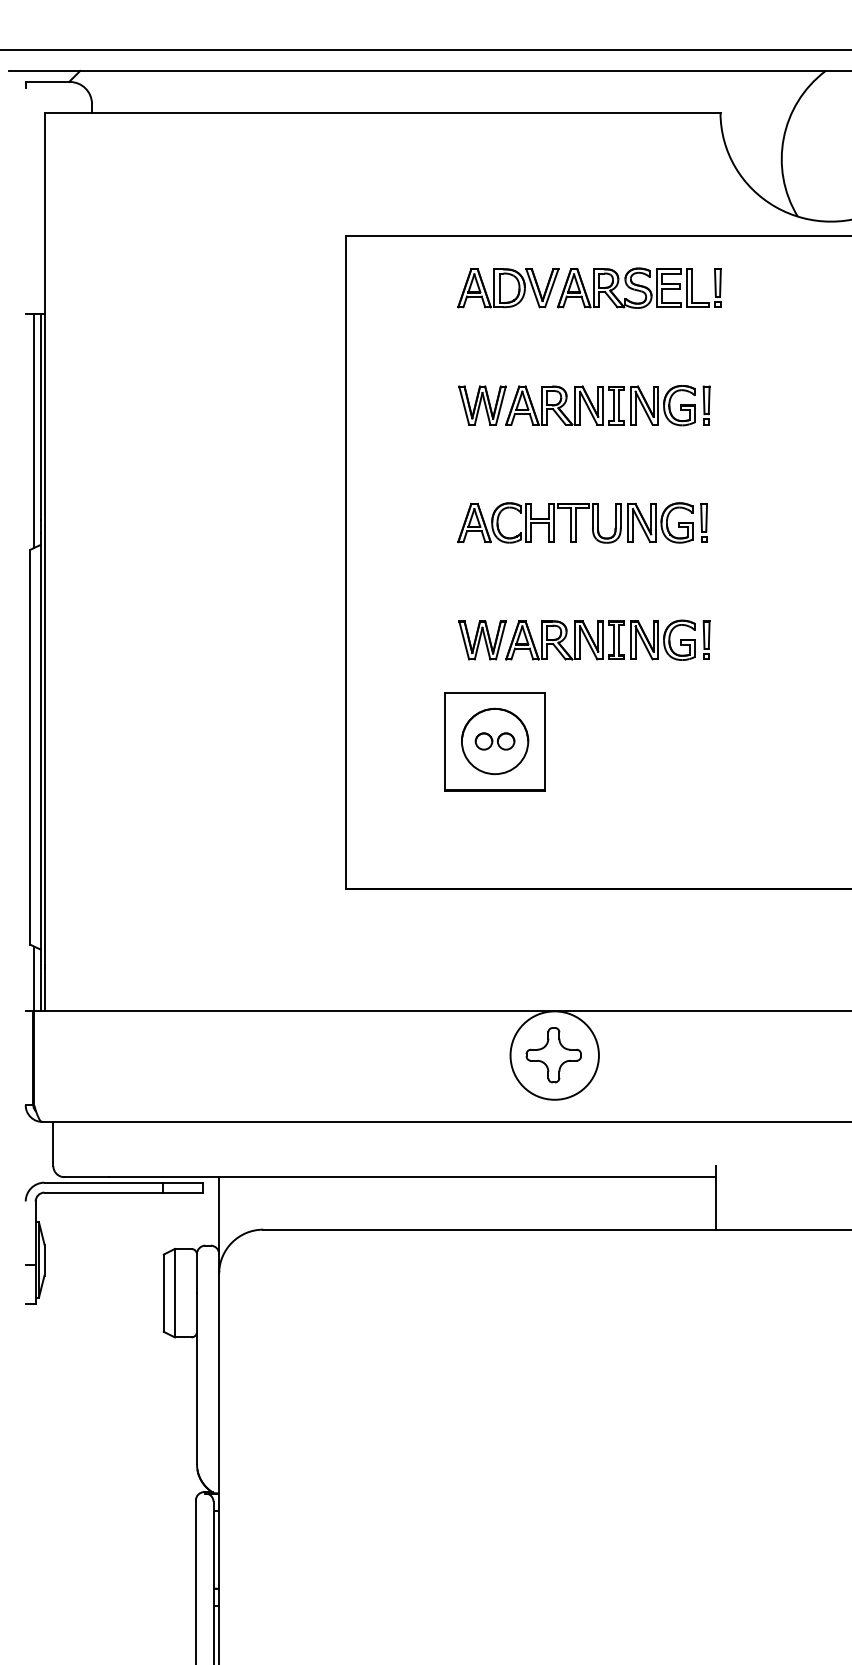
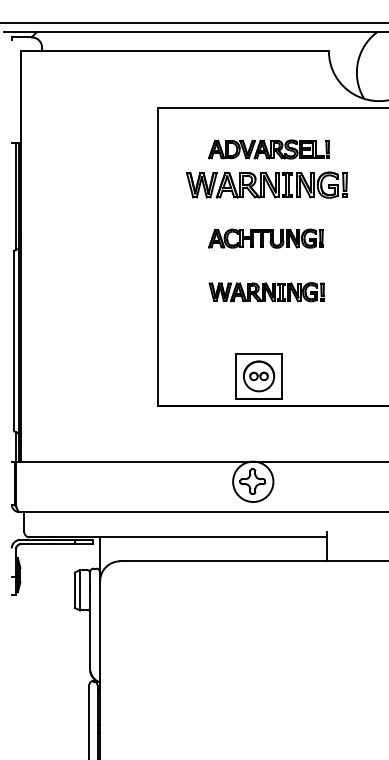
part: (588, 288) -> (268, 149), moved
part: (583, 404) -> (266, 184), size x1.4
part: (493, 741) -> (258, 376), moved

